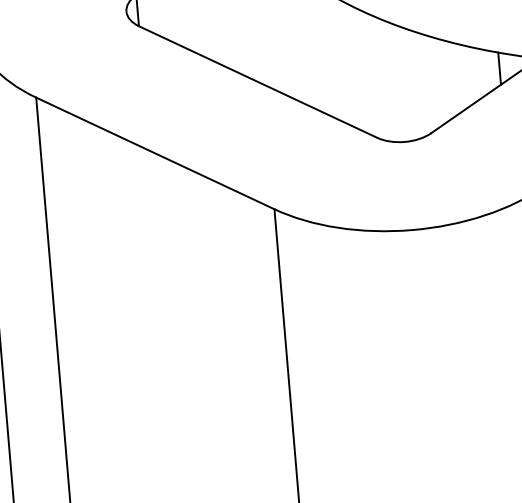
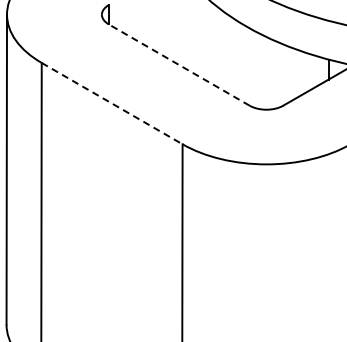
line: (256, 81) -> (178, 64), solid -> dashed
line: (155, 153) -> (112, 103), solid -> dashed

